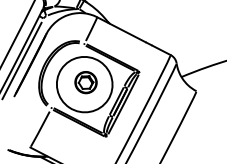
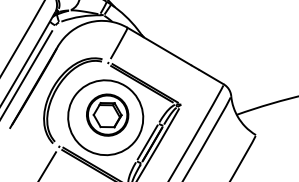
part: (85, 82) -> (106, 114), size x1.43

